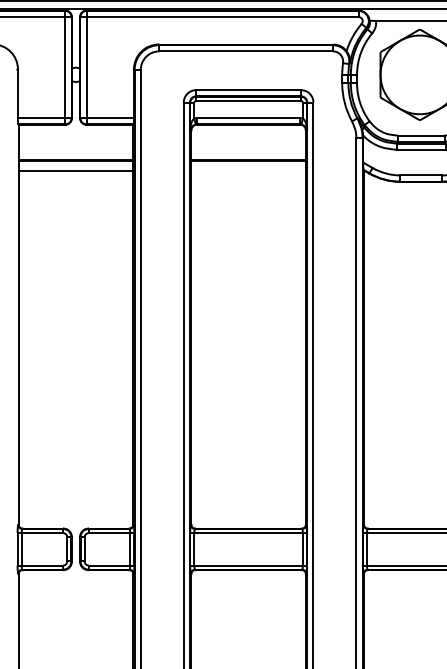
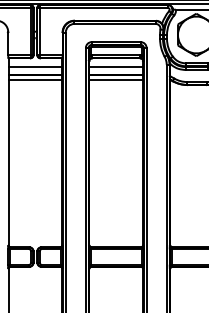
line: (76, 142) -> (35, 66), added
line: (249, 142) -> (116, 66), added
line: (249, 169) -> (116, 79), added

